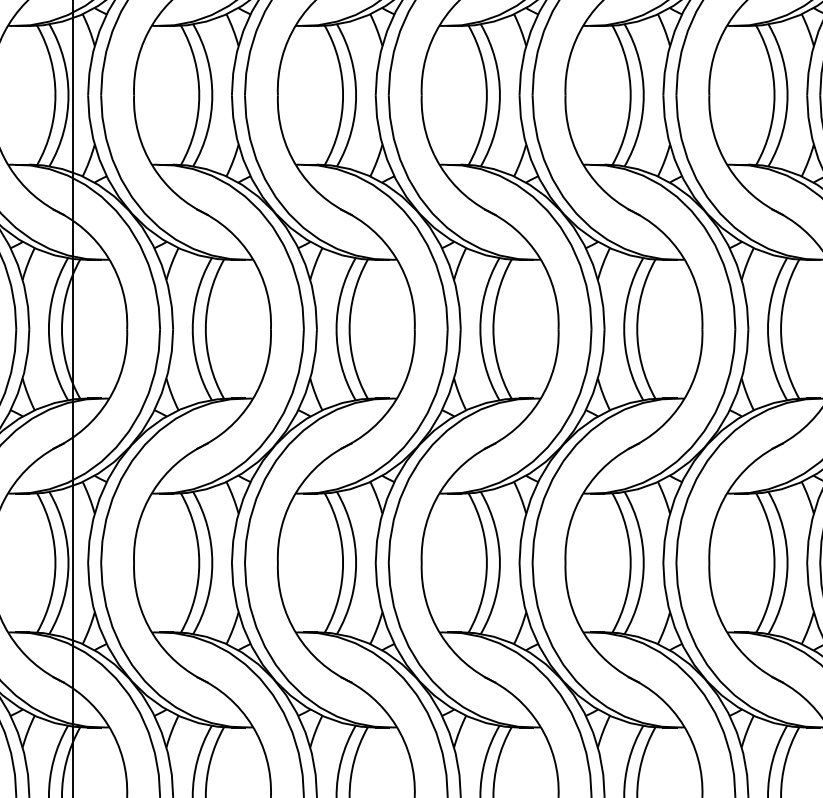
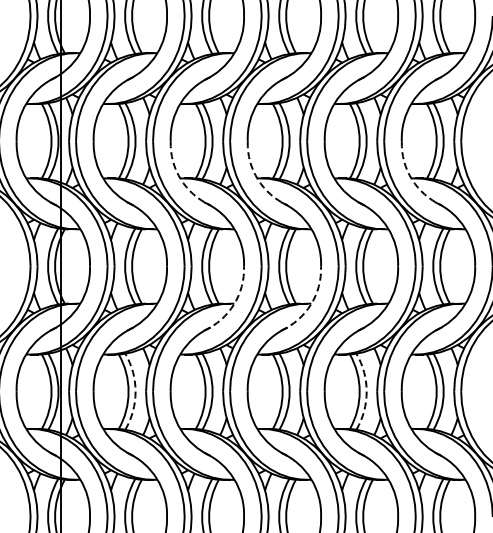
arc: (296, 166) -> (180, 179), solid -> dashed
arc: (439, 166) -> (257, 179), solid -> dashed
arc: (727, 166) -> (411, 179), solid -> dashed
arc: (395, 400) -> (233, 304), solid -> dashed
arc: (538, 400) -> (310, 304), solid -> dashed
arc: (212, 562) -> (135, 391), solid -> dashed
arc: (643, 562) -> (366, 391), solid -> dashed

